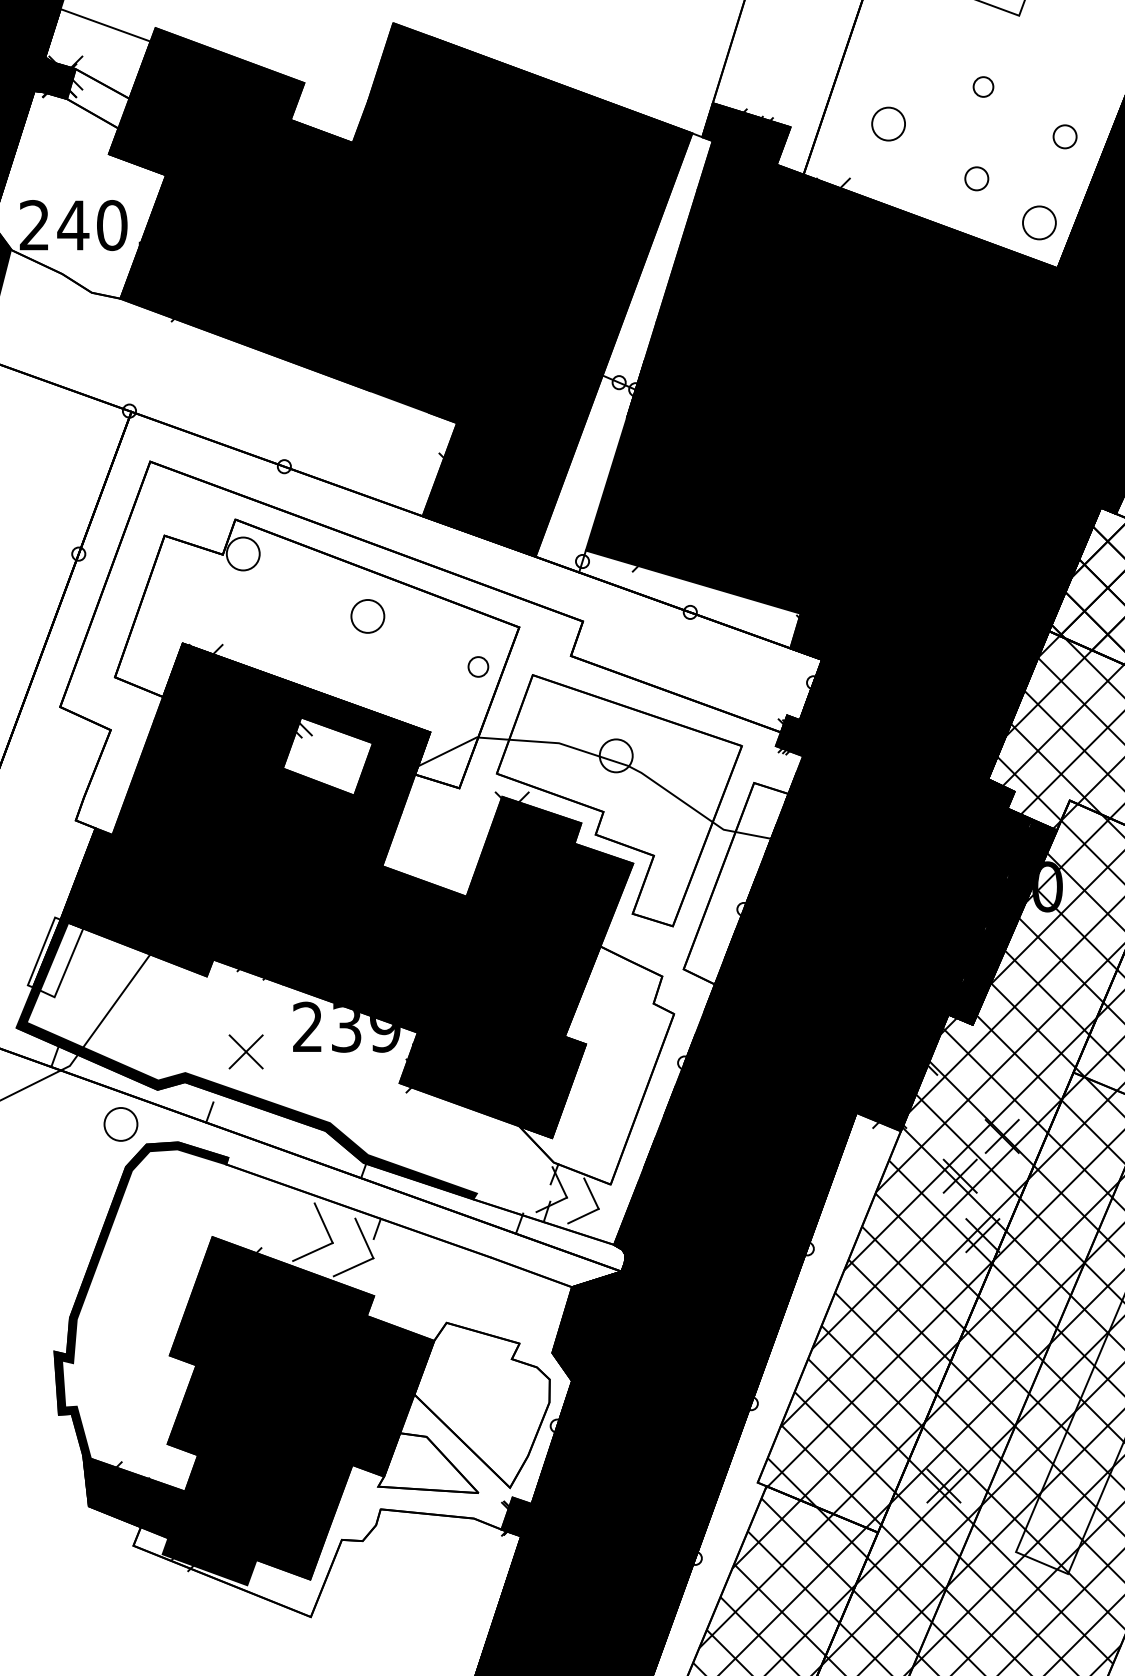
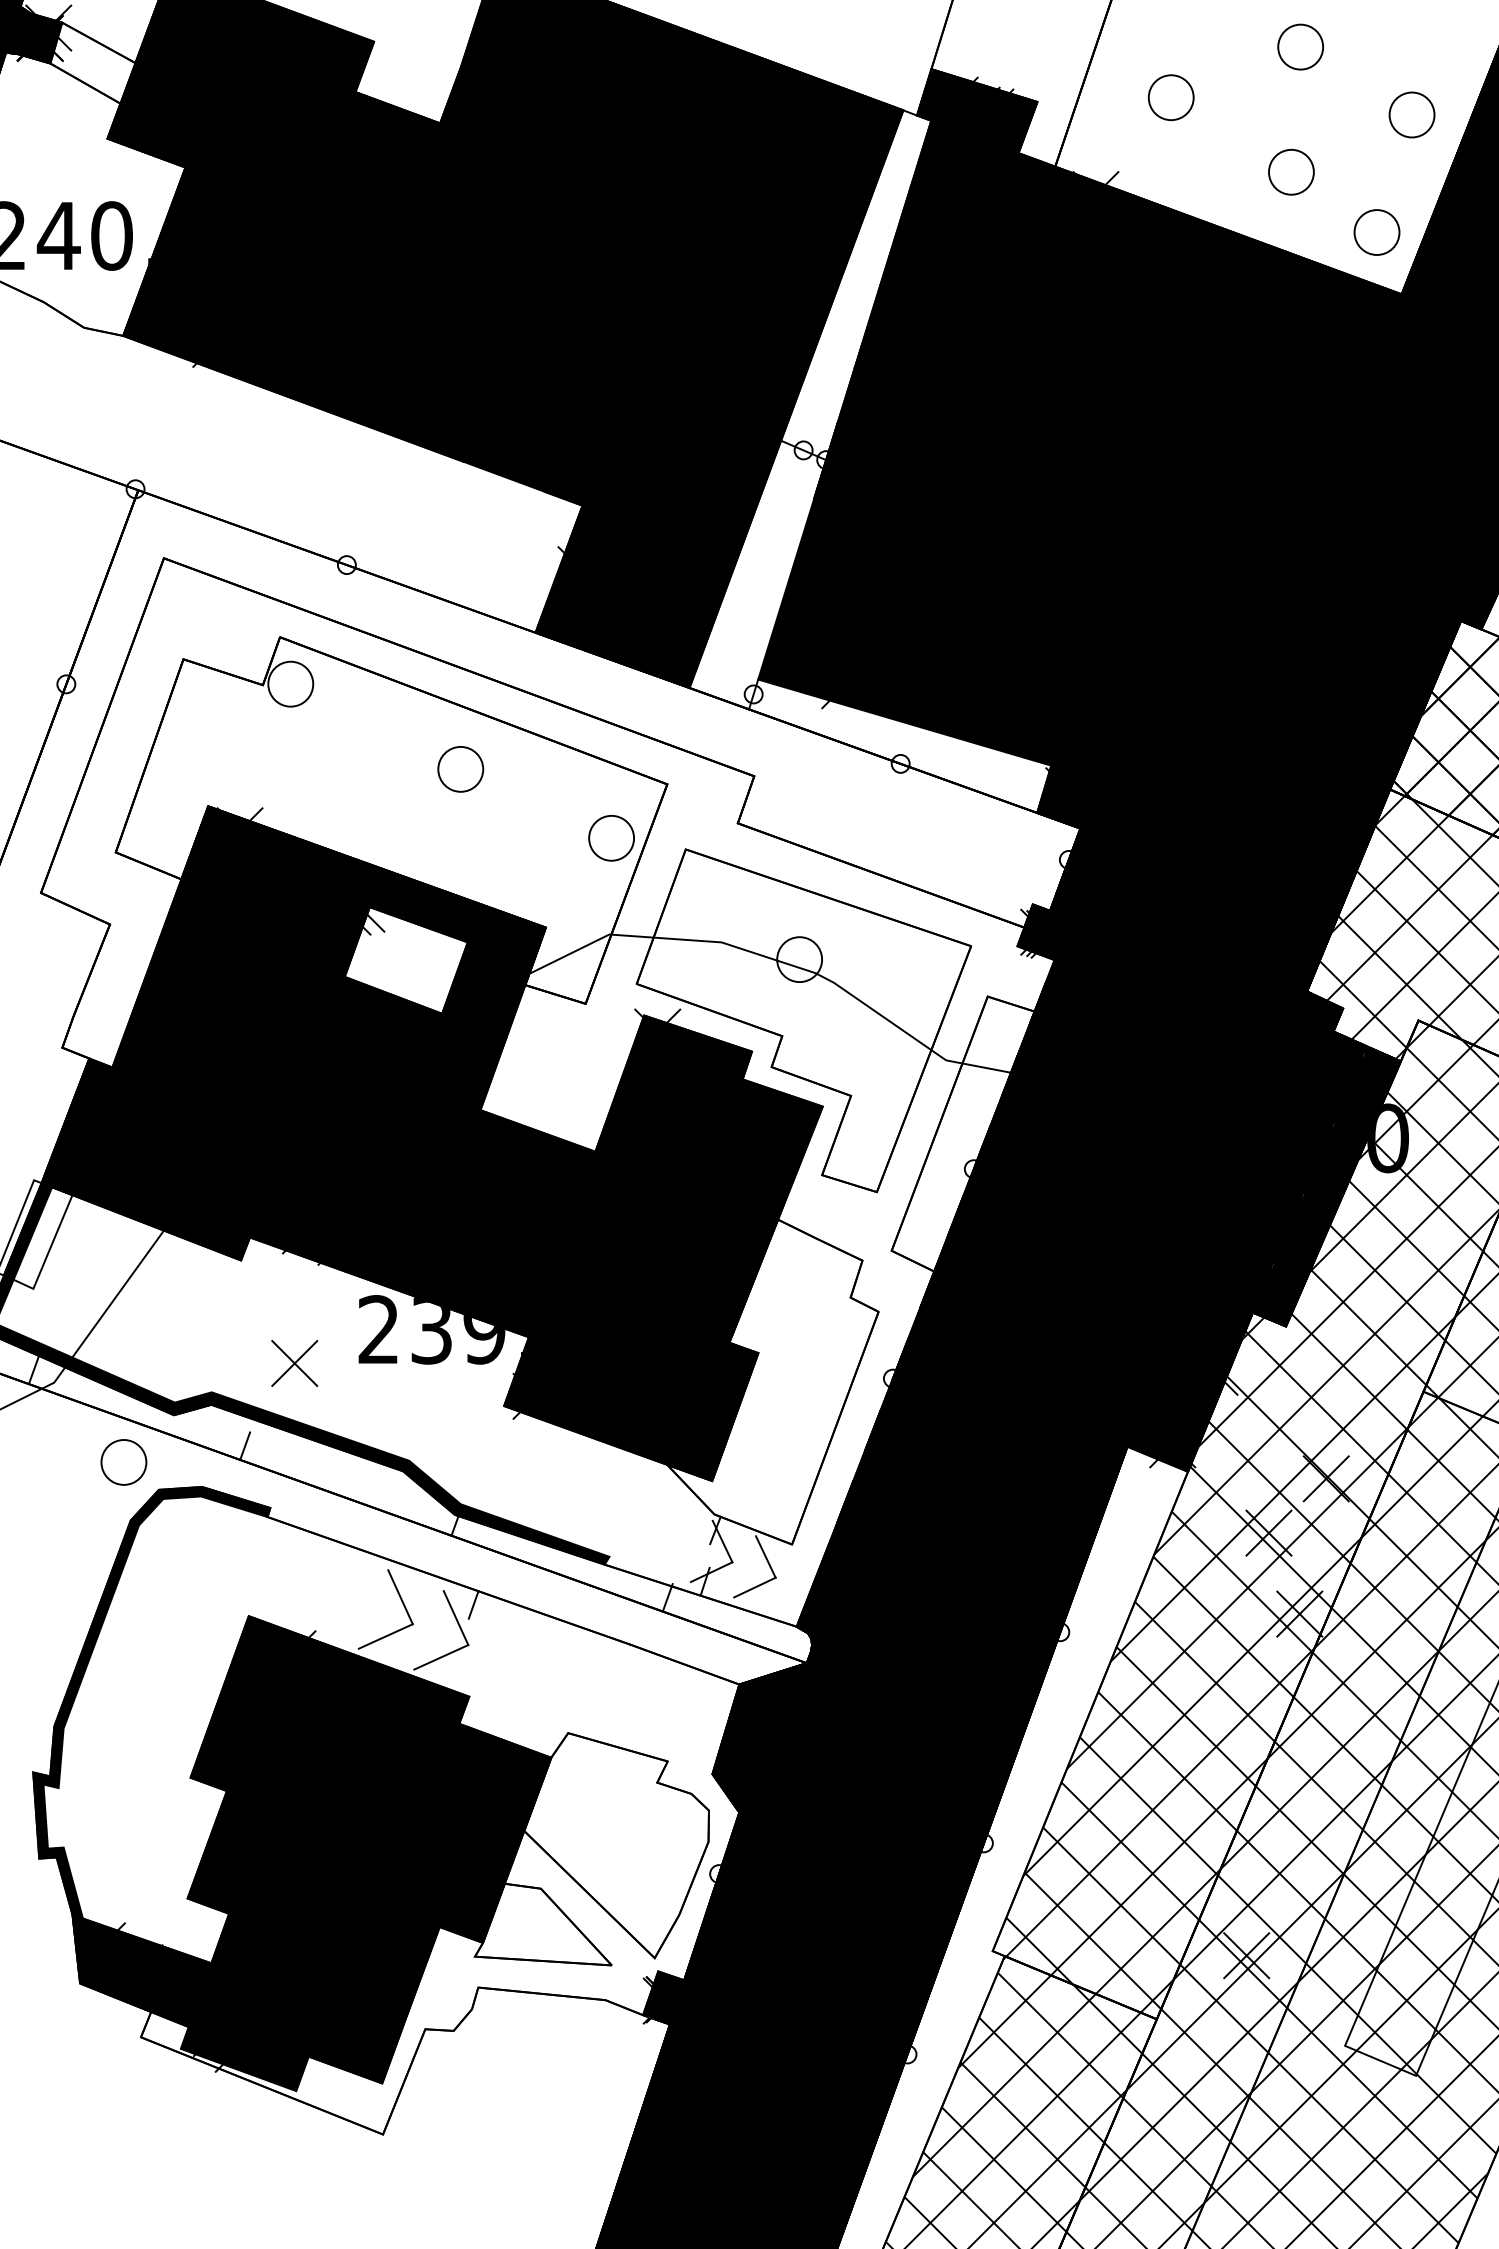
circle: (983, 86) -> (1300, 46), size x1.67
circle: (1064, 136) -> (1411, 114), size x1.43
circle: (976, 178) -> (1291, 171), size x1.43
circle: (477, 666) -> (610, 837), size x1.67

